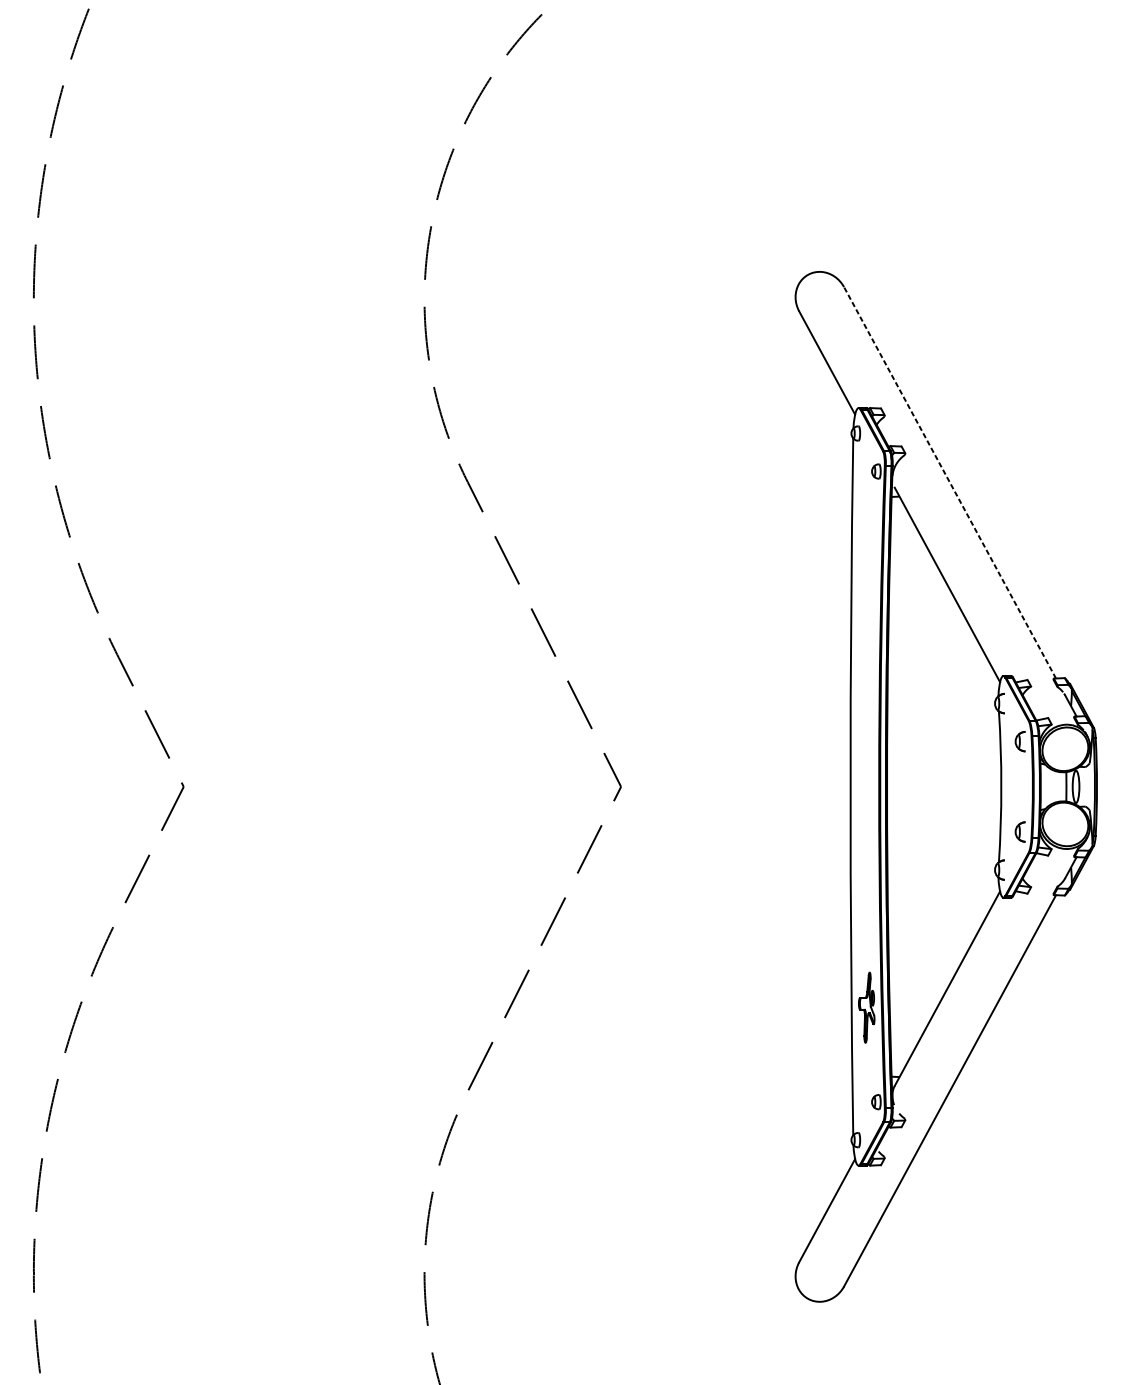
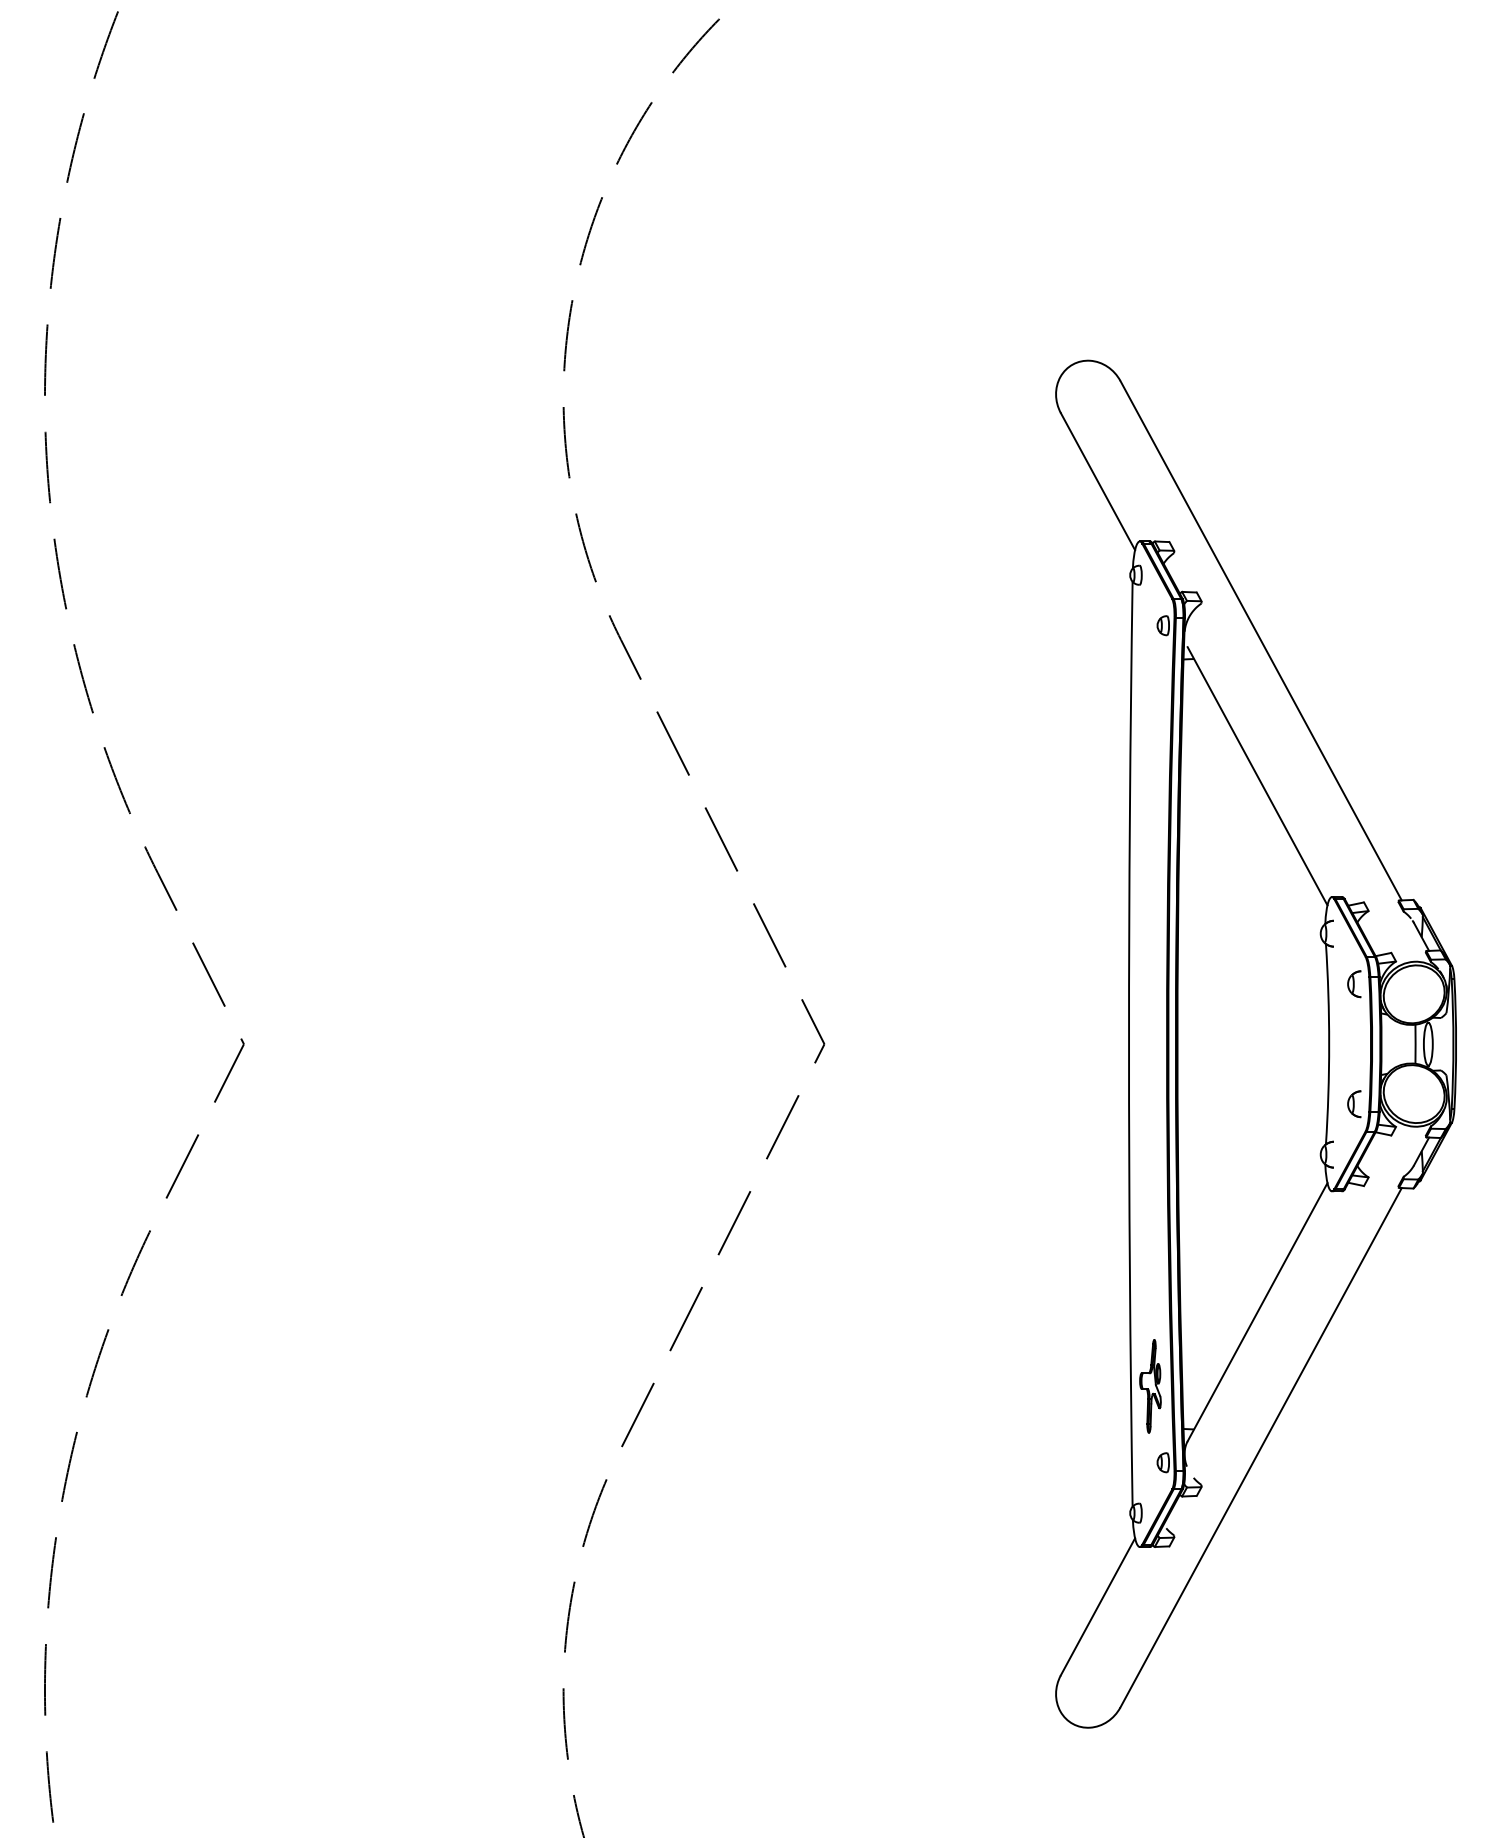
line: (949, 482) -> (1260, 640), dashed -> solid
part: (866, 1007) -> (1150, 1386), moved

